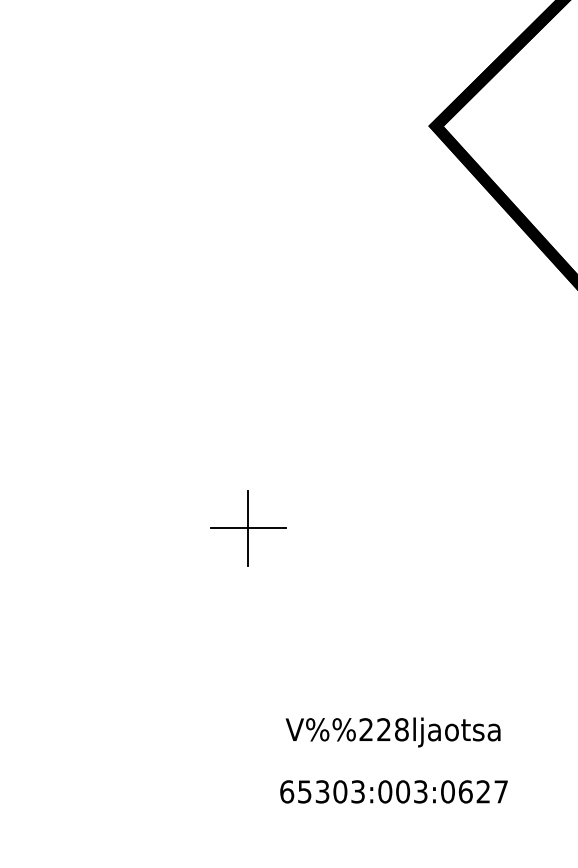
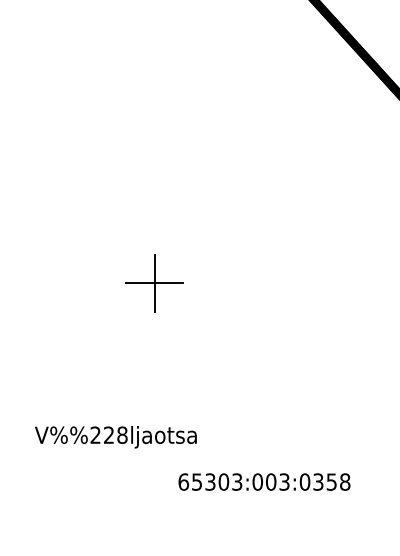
text: (392, 732) -> (115, 437), moved
text: (483, 791) -> (331, 481), 65303:003:0627 -> 65303:003:0358

